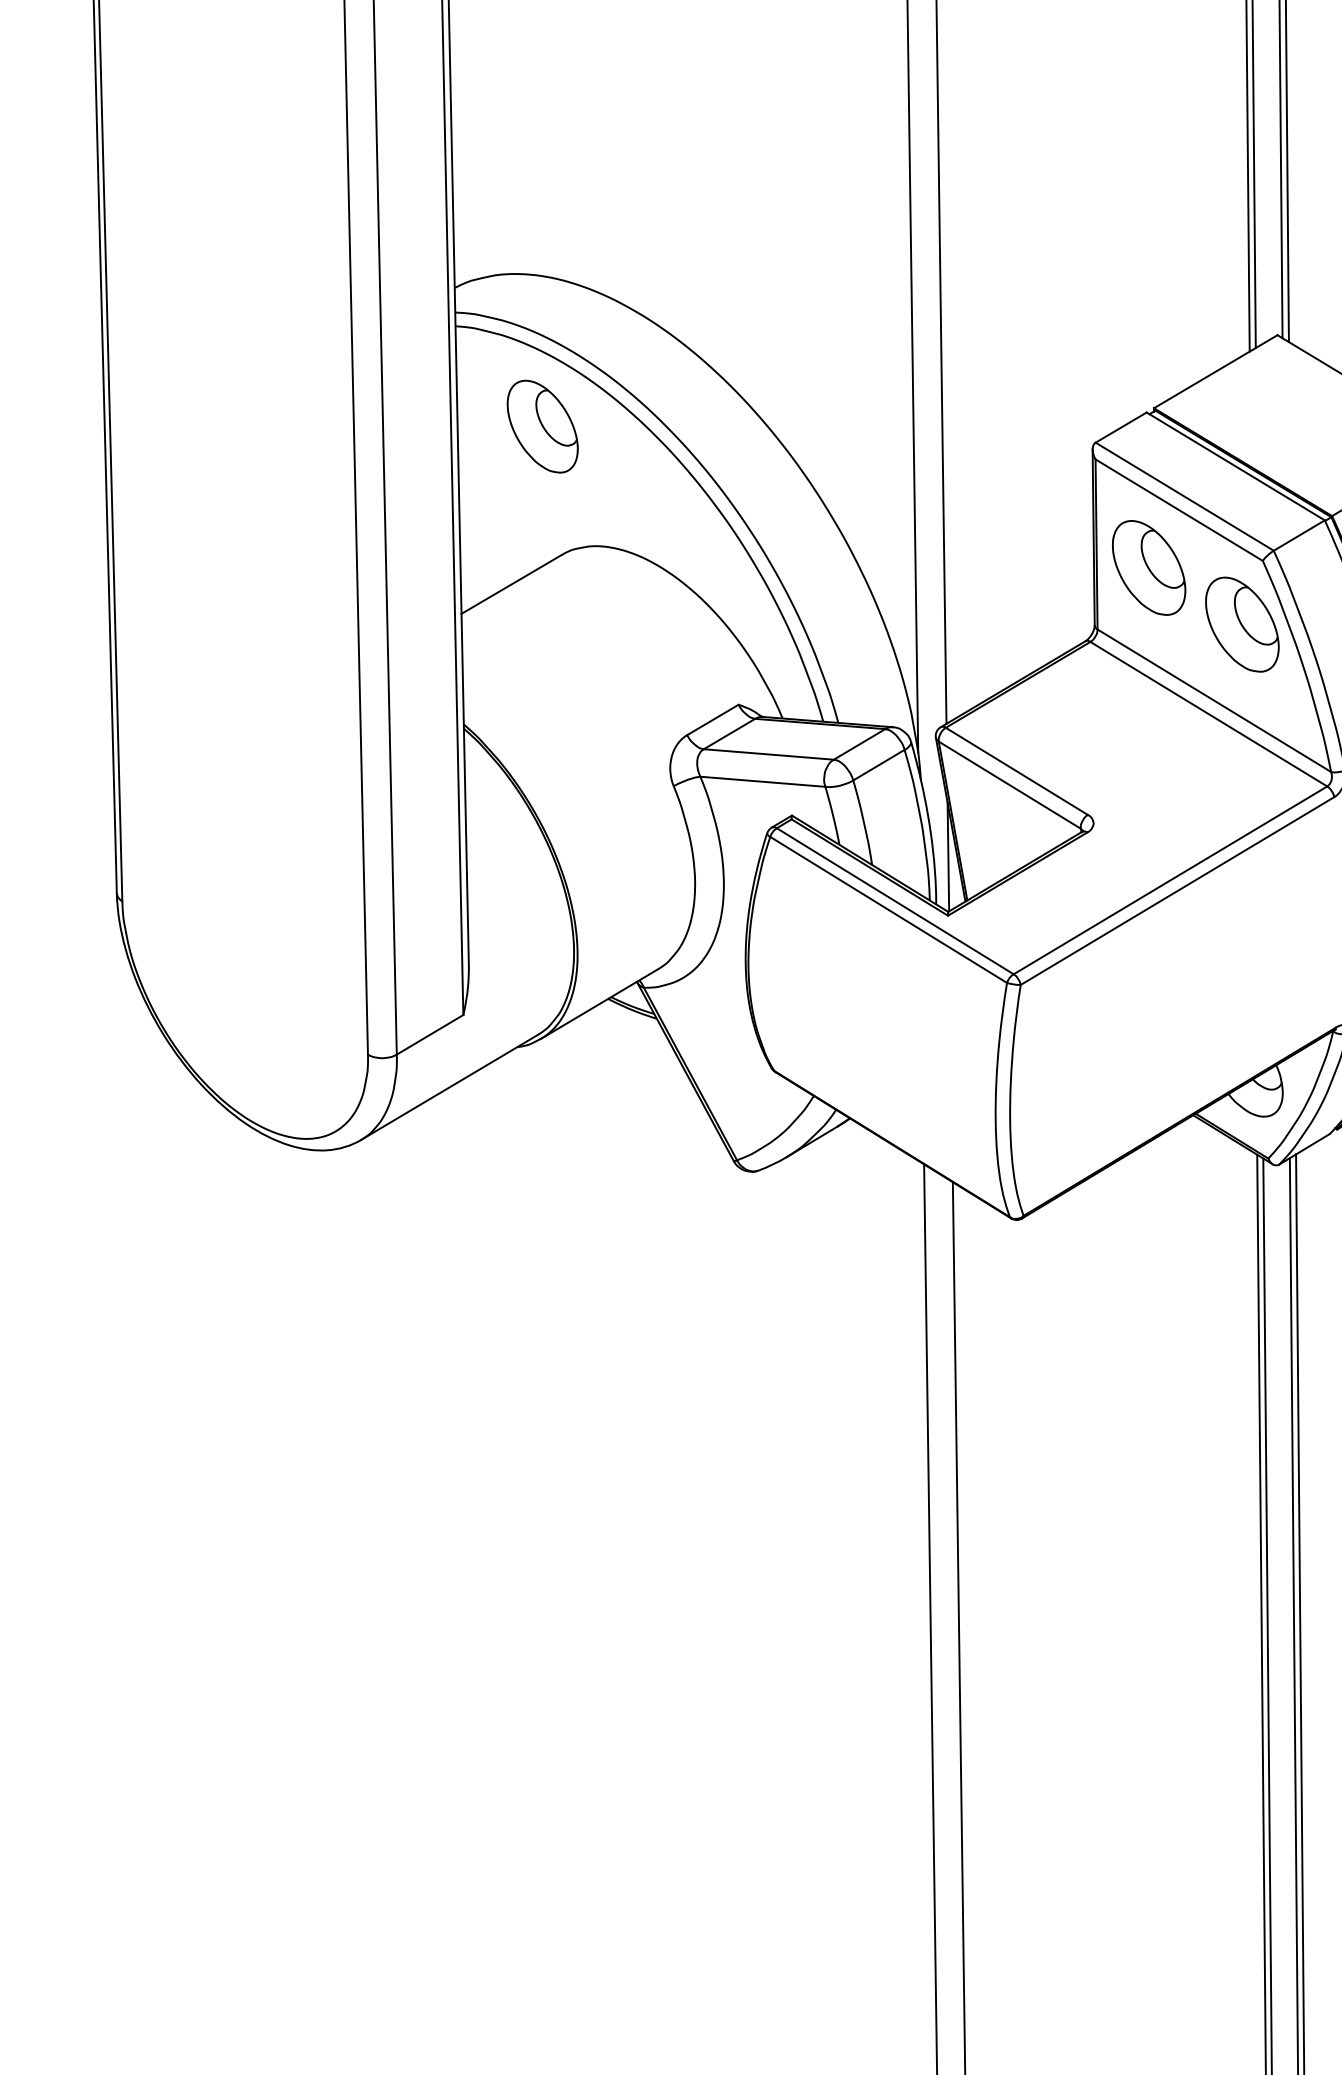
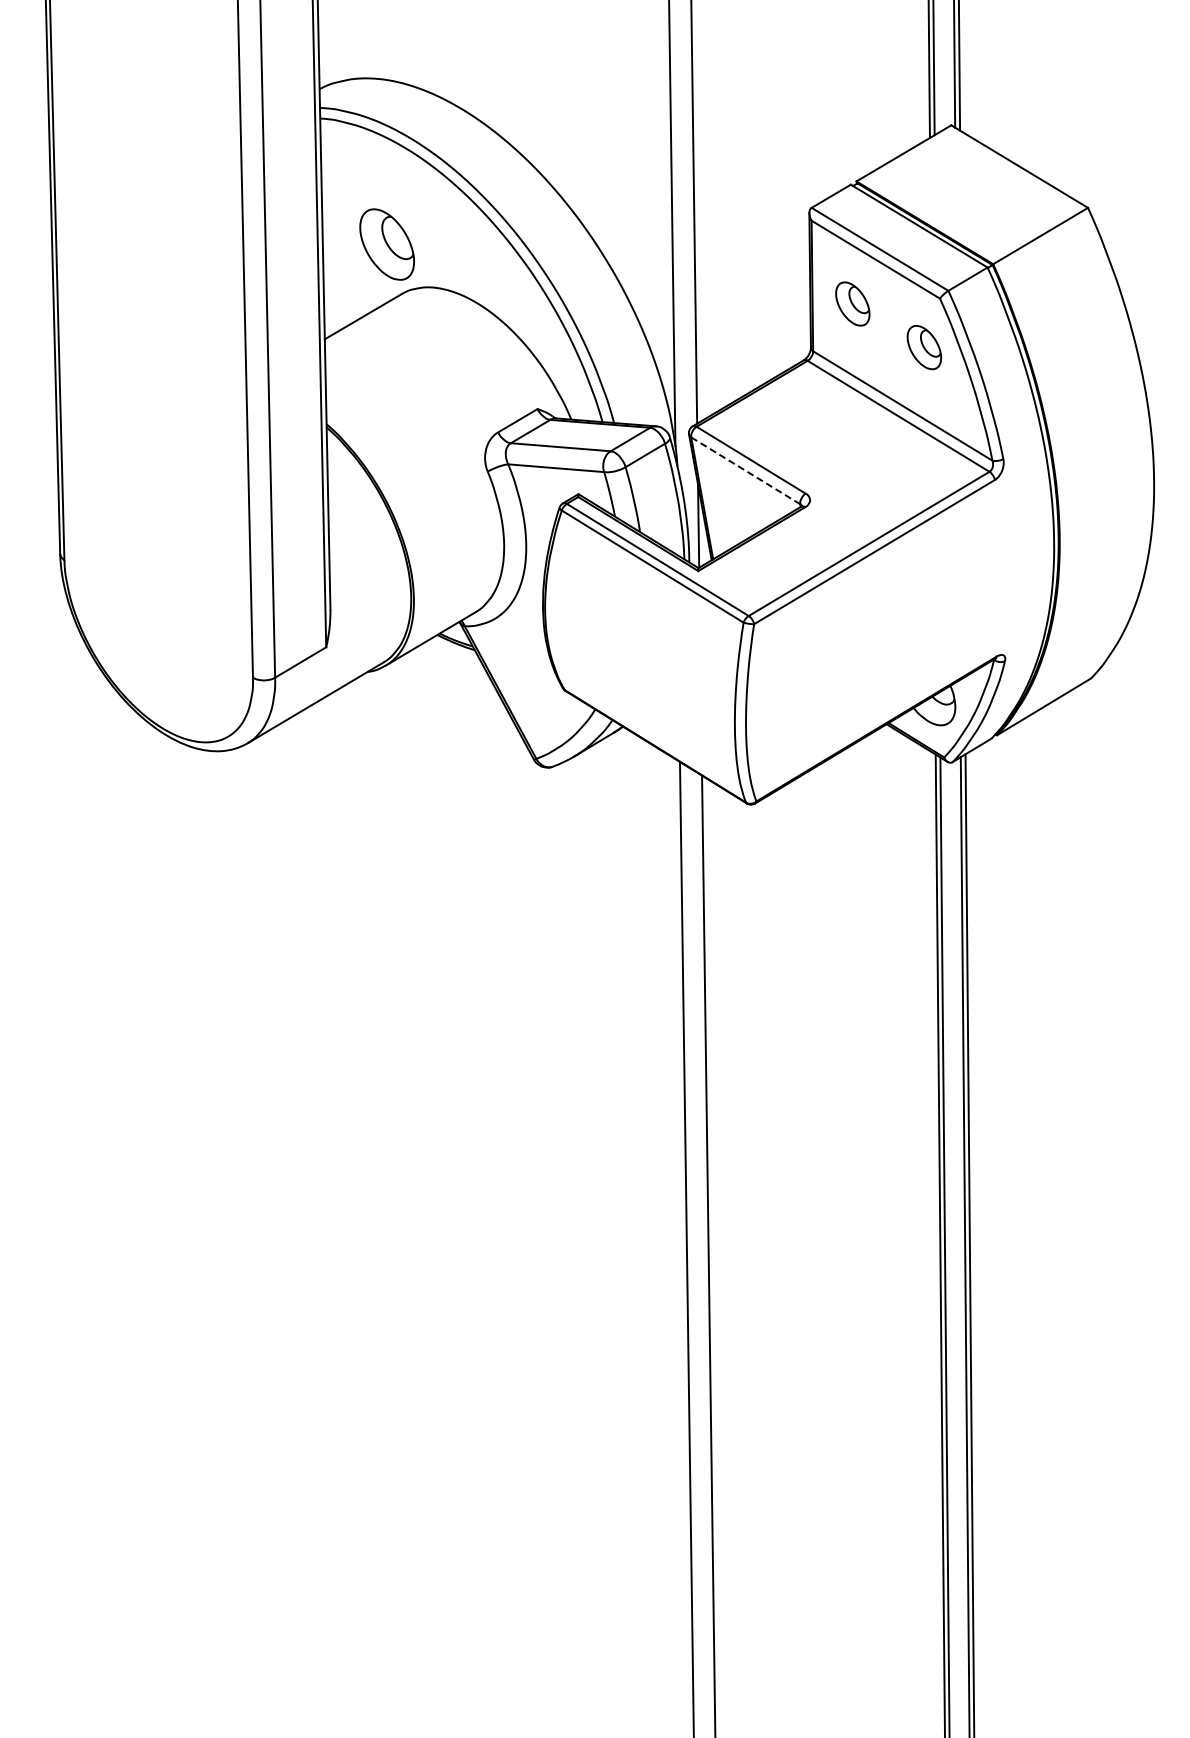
part: (541, 426) -> (386, 244), moved
part: (1148, 567) -> (852, 303), size x0.6
part: (1242, 624) -> (924, 347), size x0.6
line: (1009, 784) -> (745, 470), solid -> dashed

